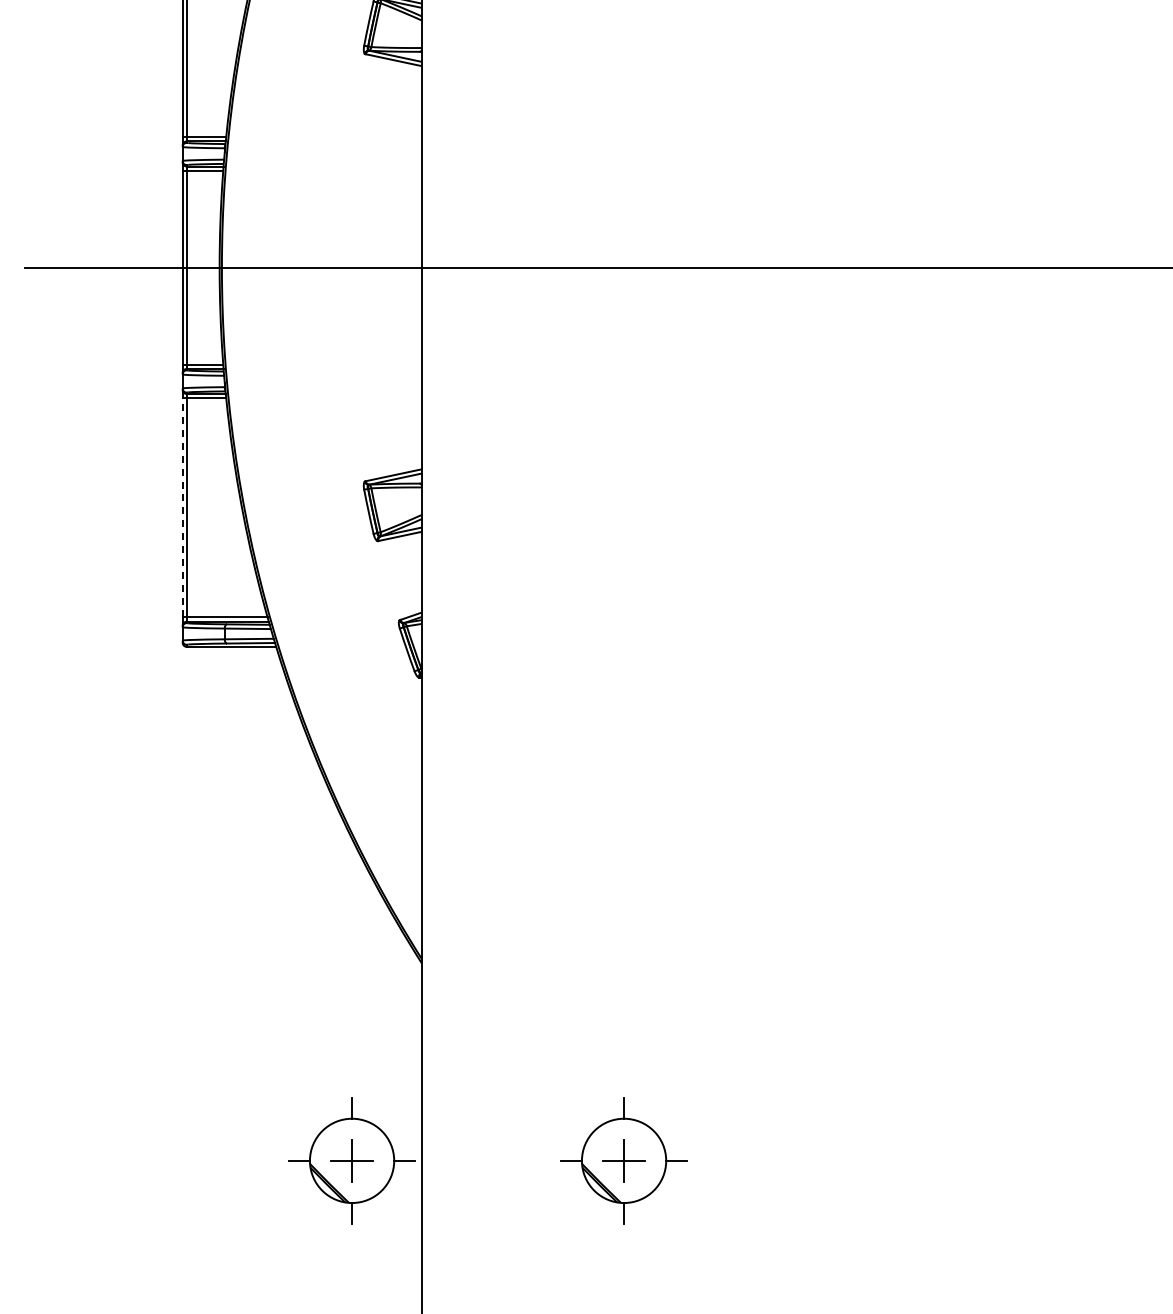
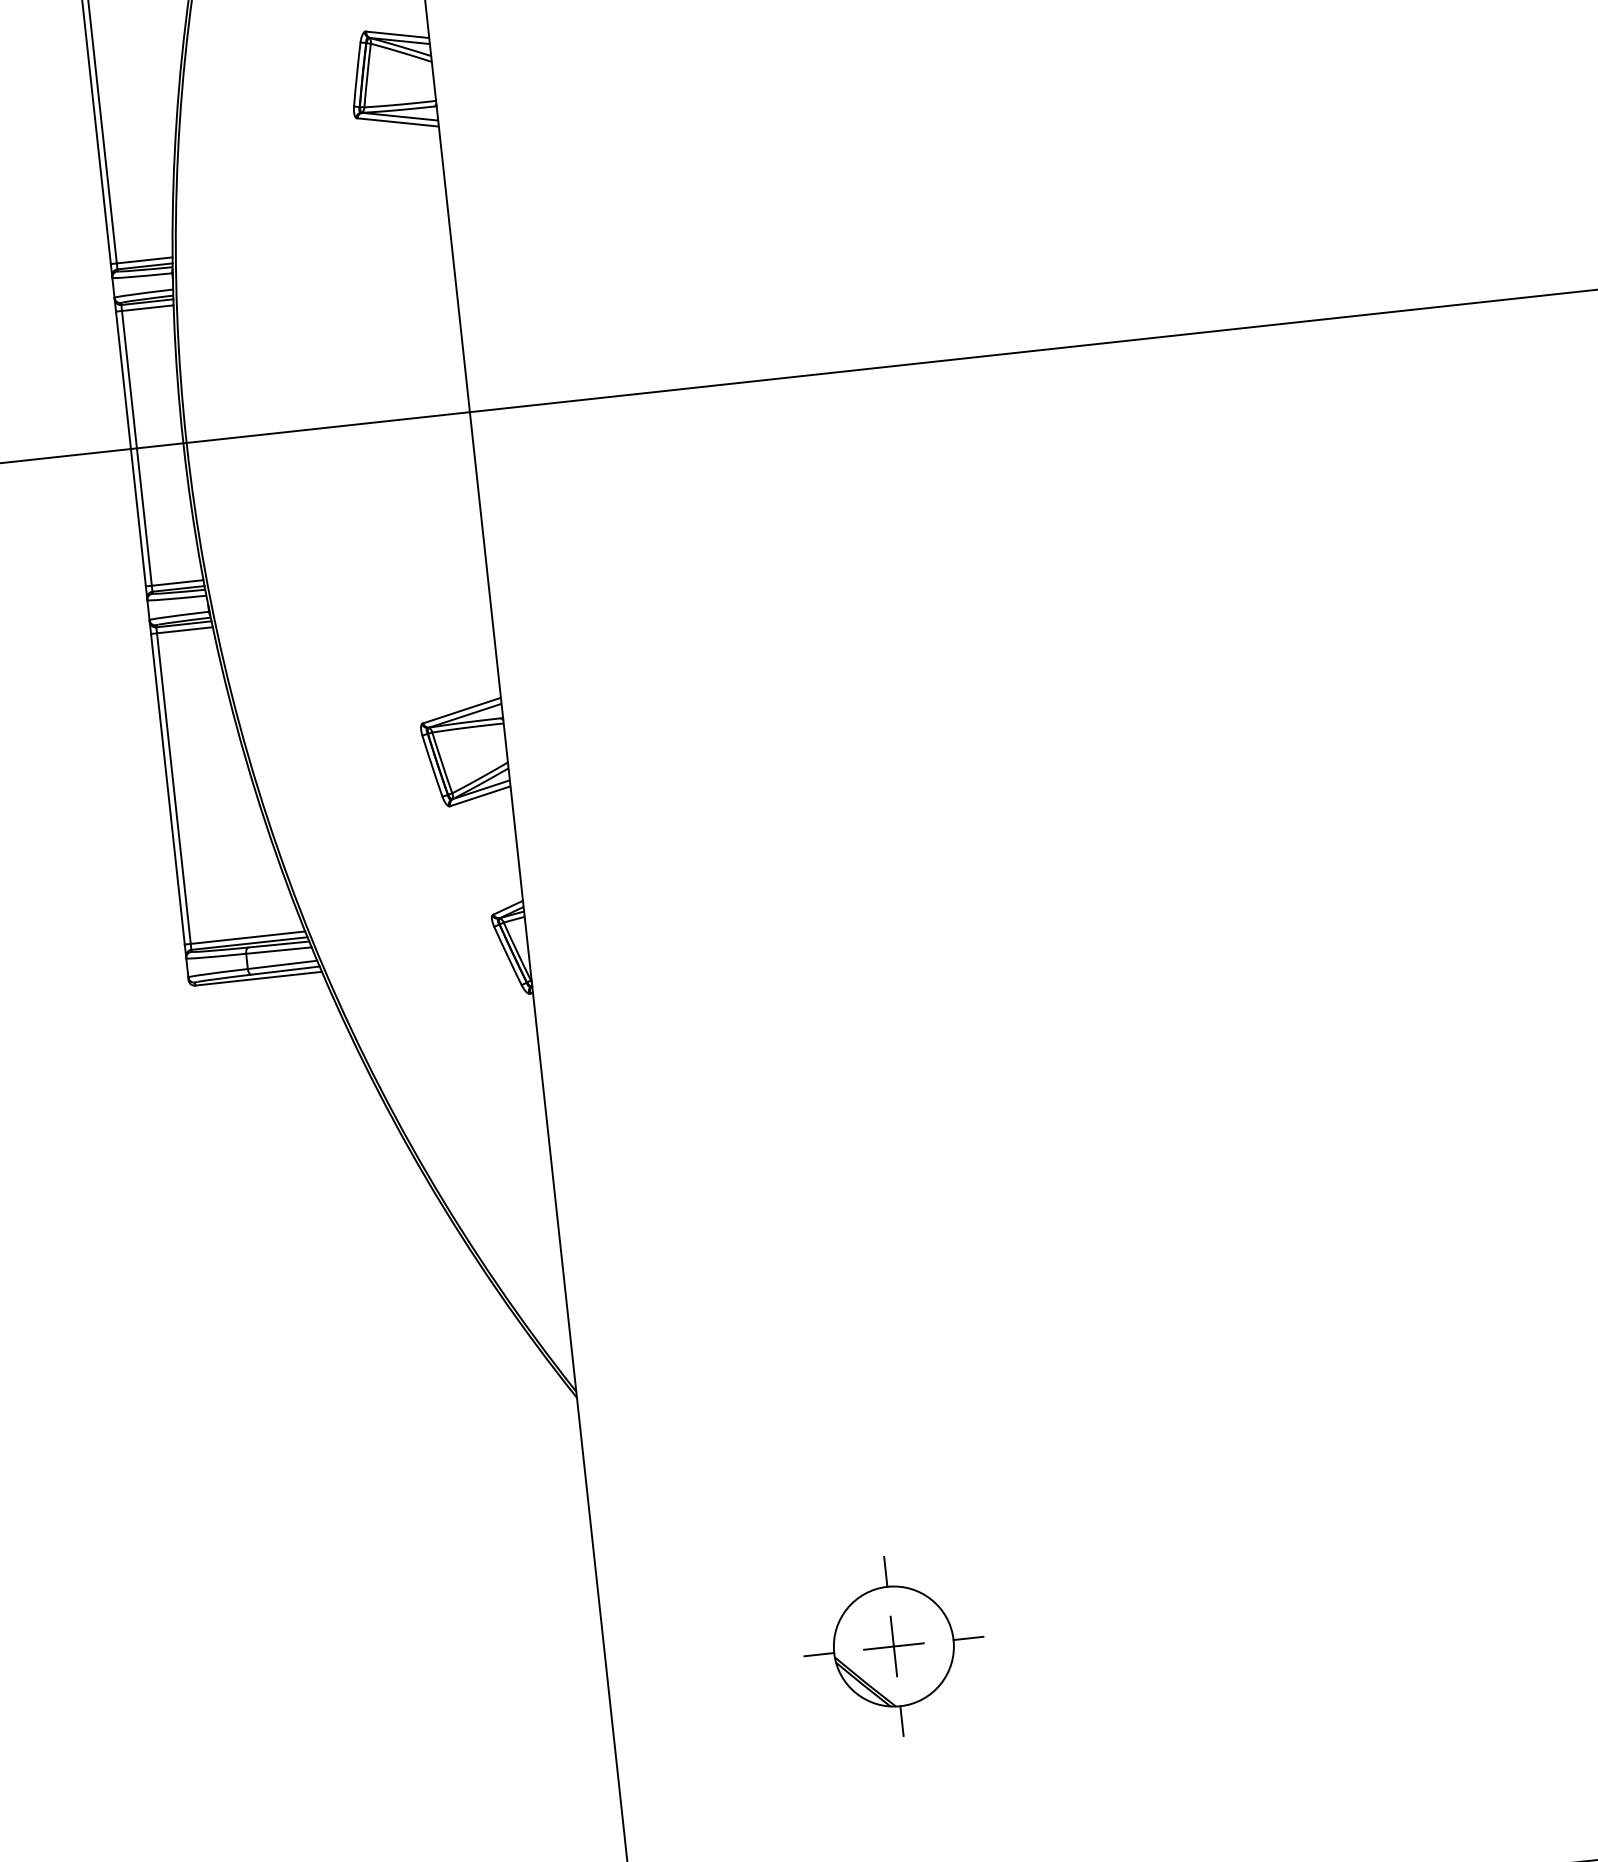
line: (182, 507) -> (167, 788), dashed -> solid
part: (351, 1160) -> (507, 1687), removed

